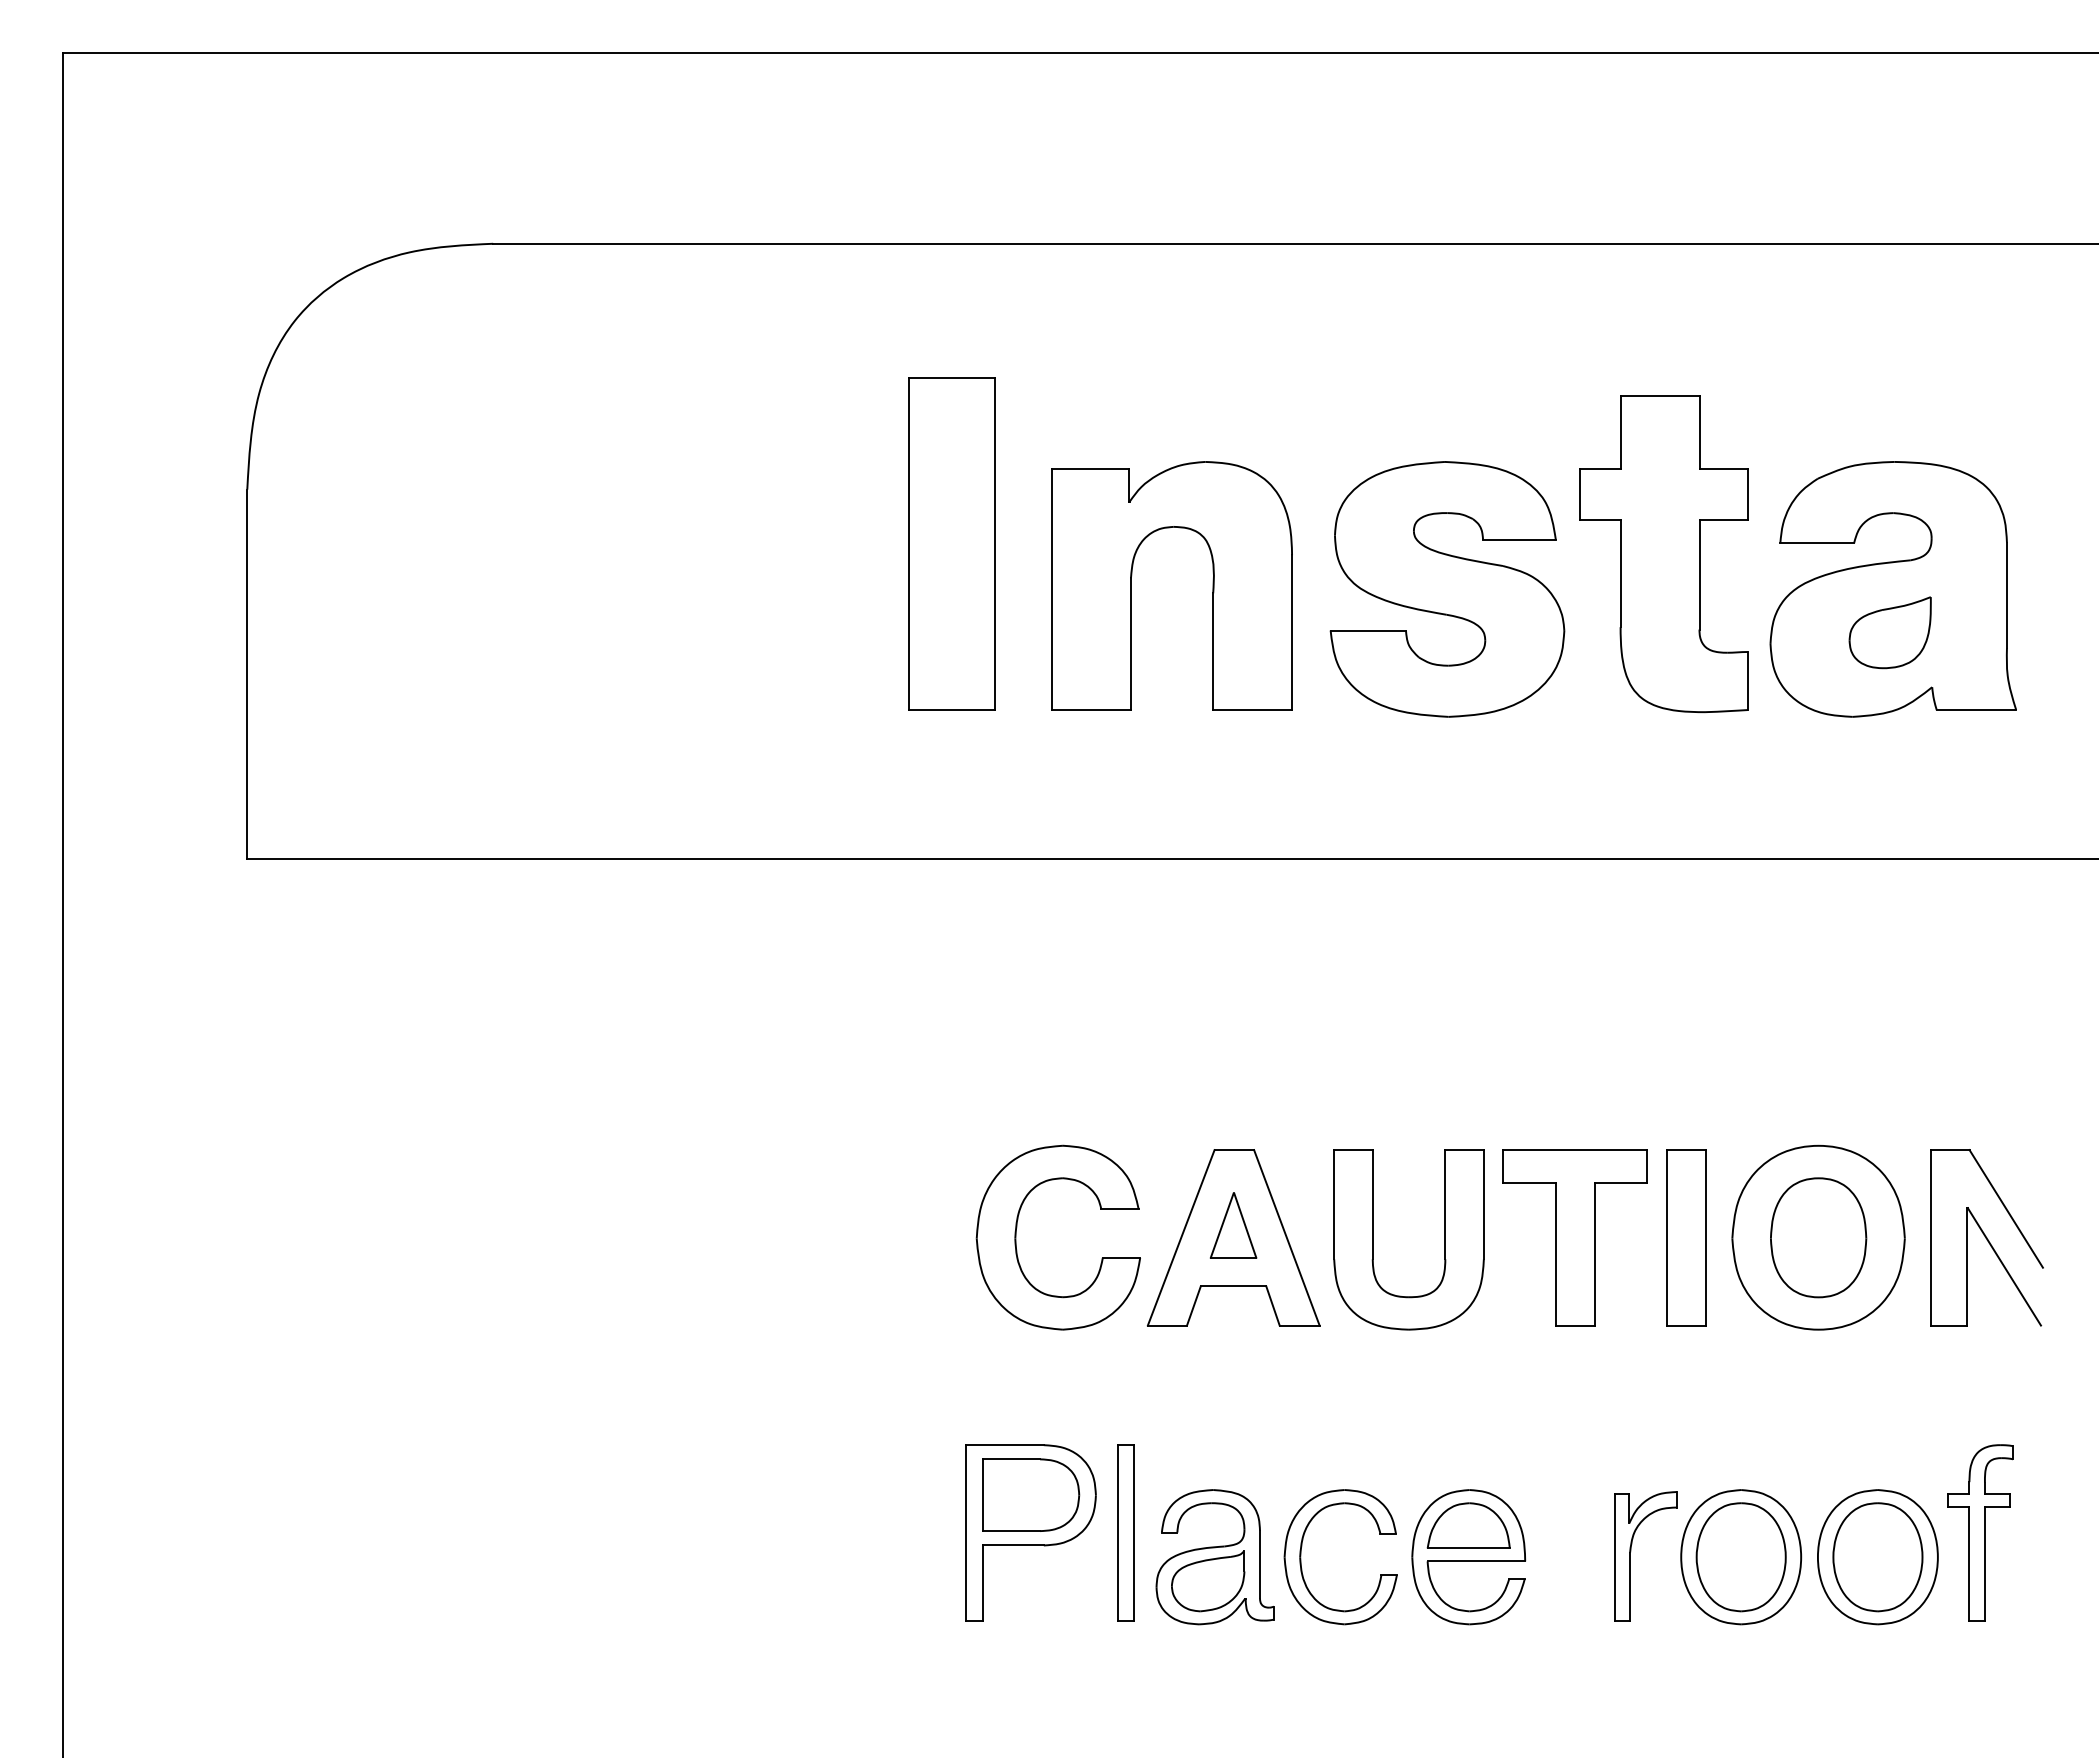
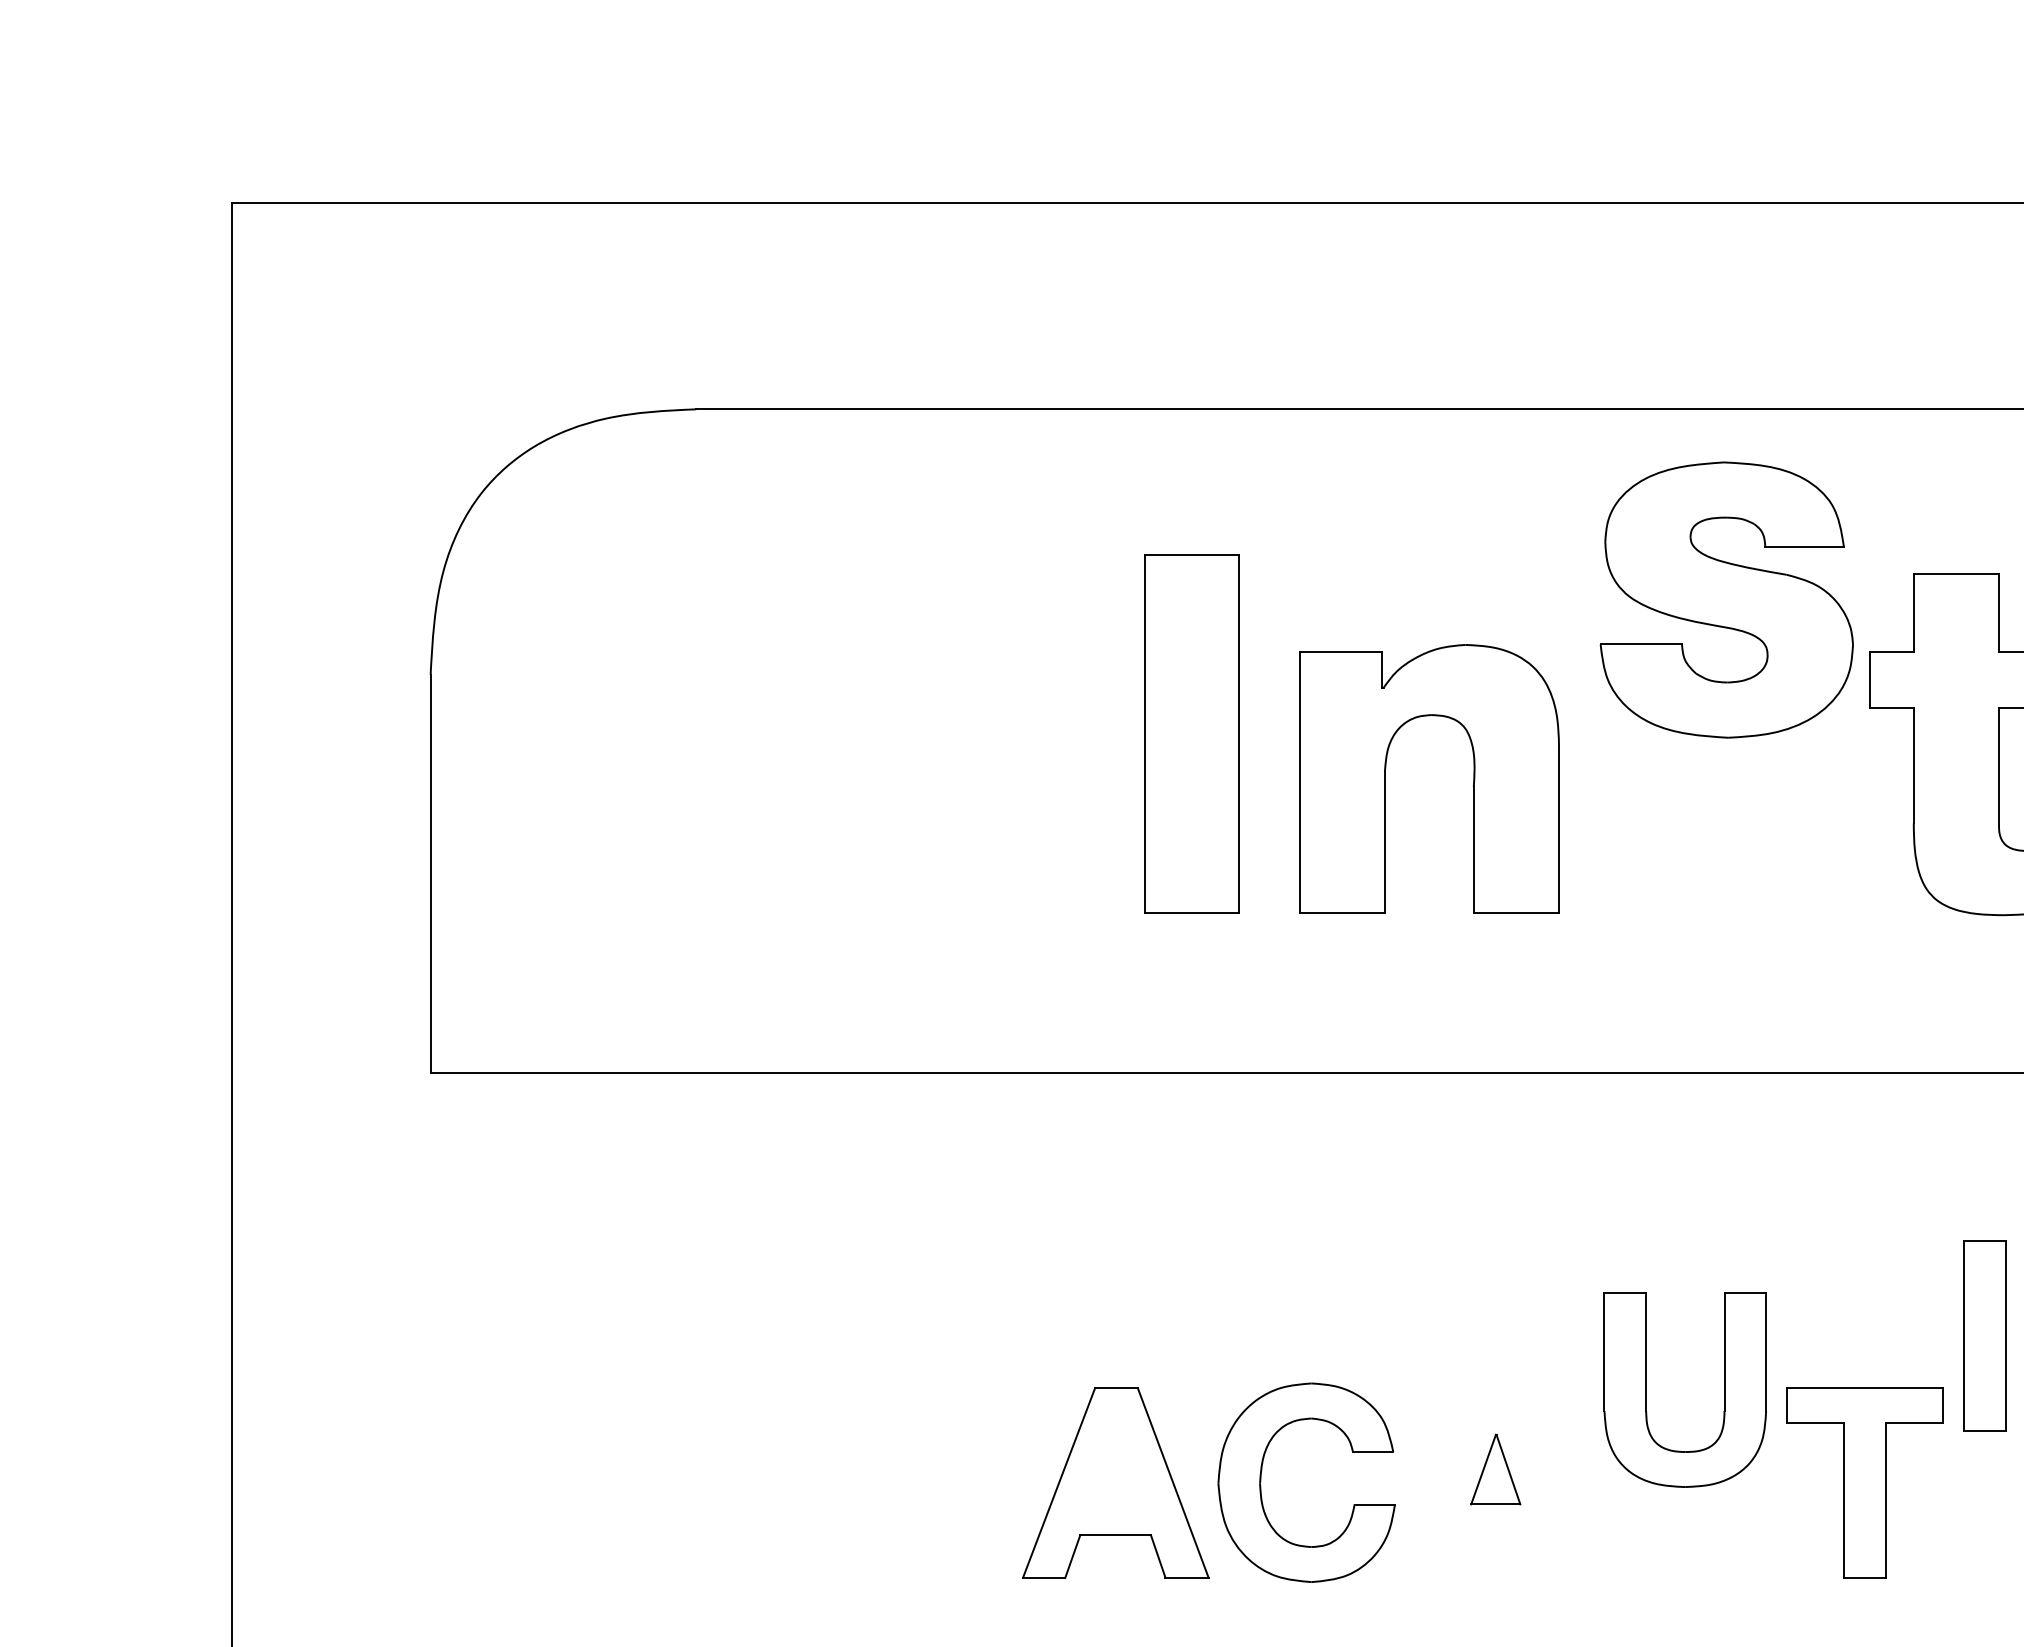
part: (1447, 589) -> (1726, 600), moved
part: (1233, 1237) -> (1115, 1482), moved
part: (1686, 1237) -> (1984, 1335), moved
part: (1373, 1239) -> (1646, 1389), moved

